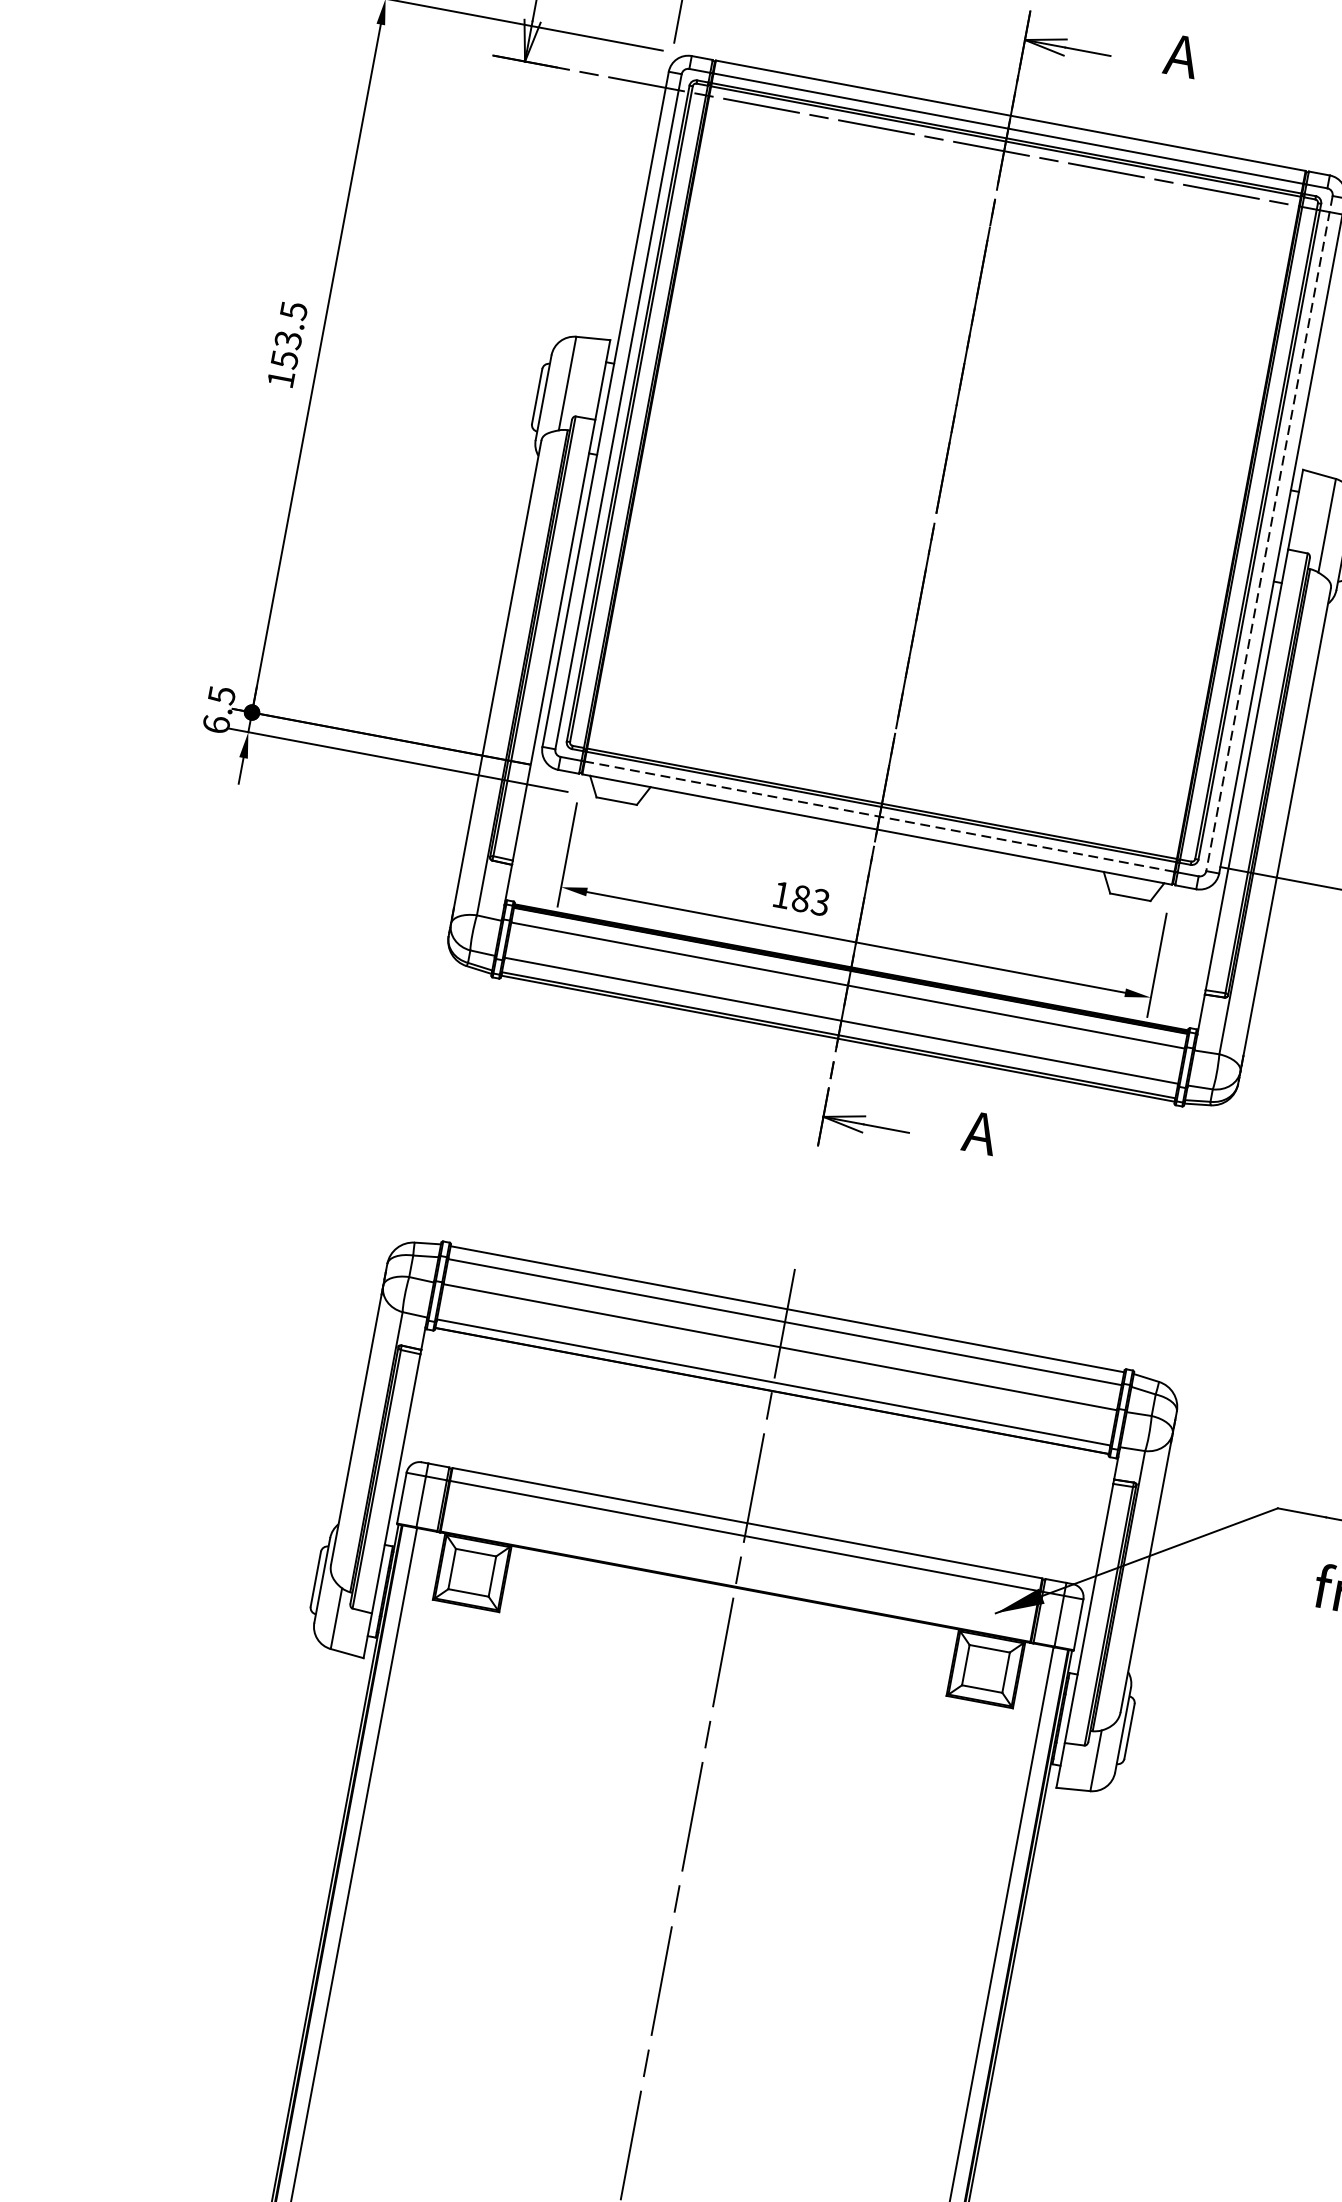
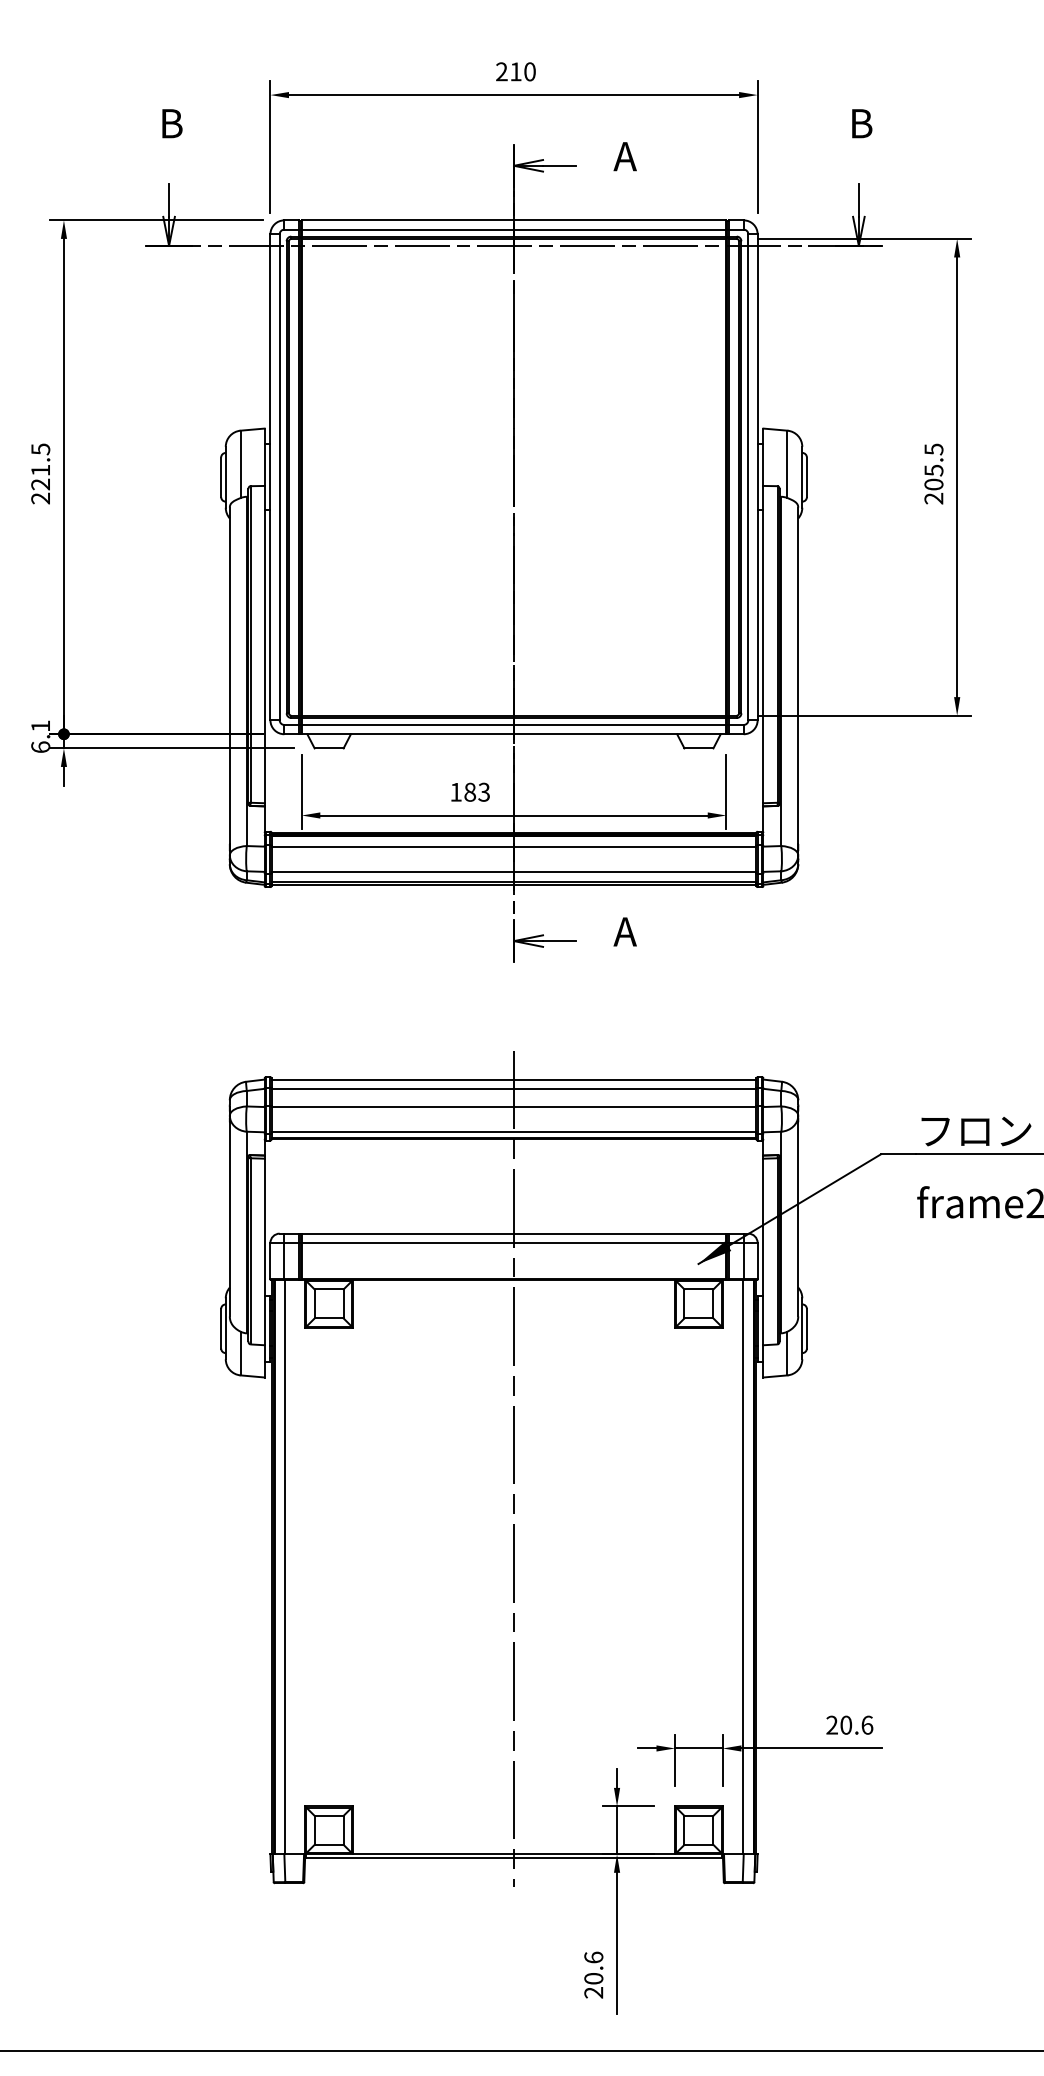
text: (284, 359) -> (40, 484), 153.5 -> 221.5
line: (1269, 533) -> (748, 477), dashed -> solid
text: (221, 695) -> (40, 726), 6.5 -> 6.1
line: (878, 815) -> (513, 724), dashed -> solid

